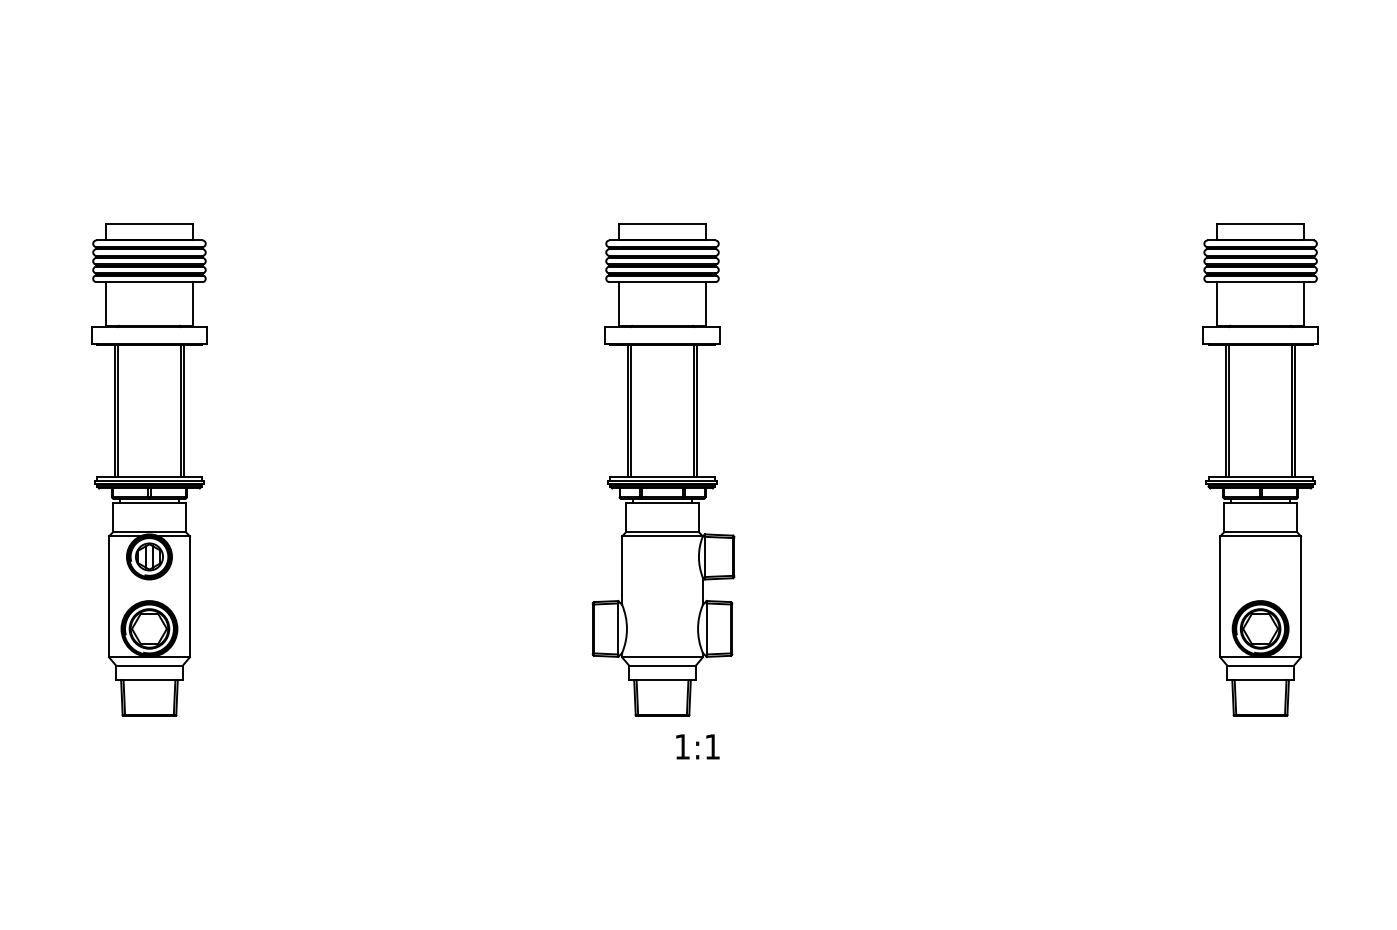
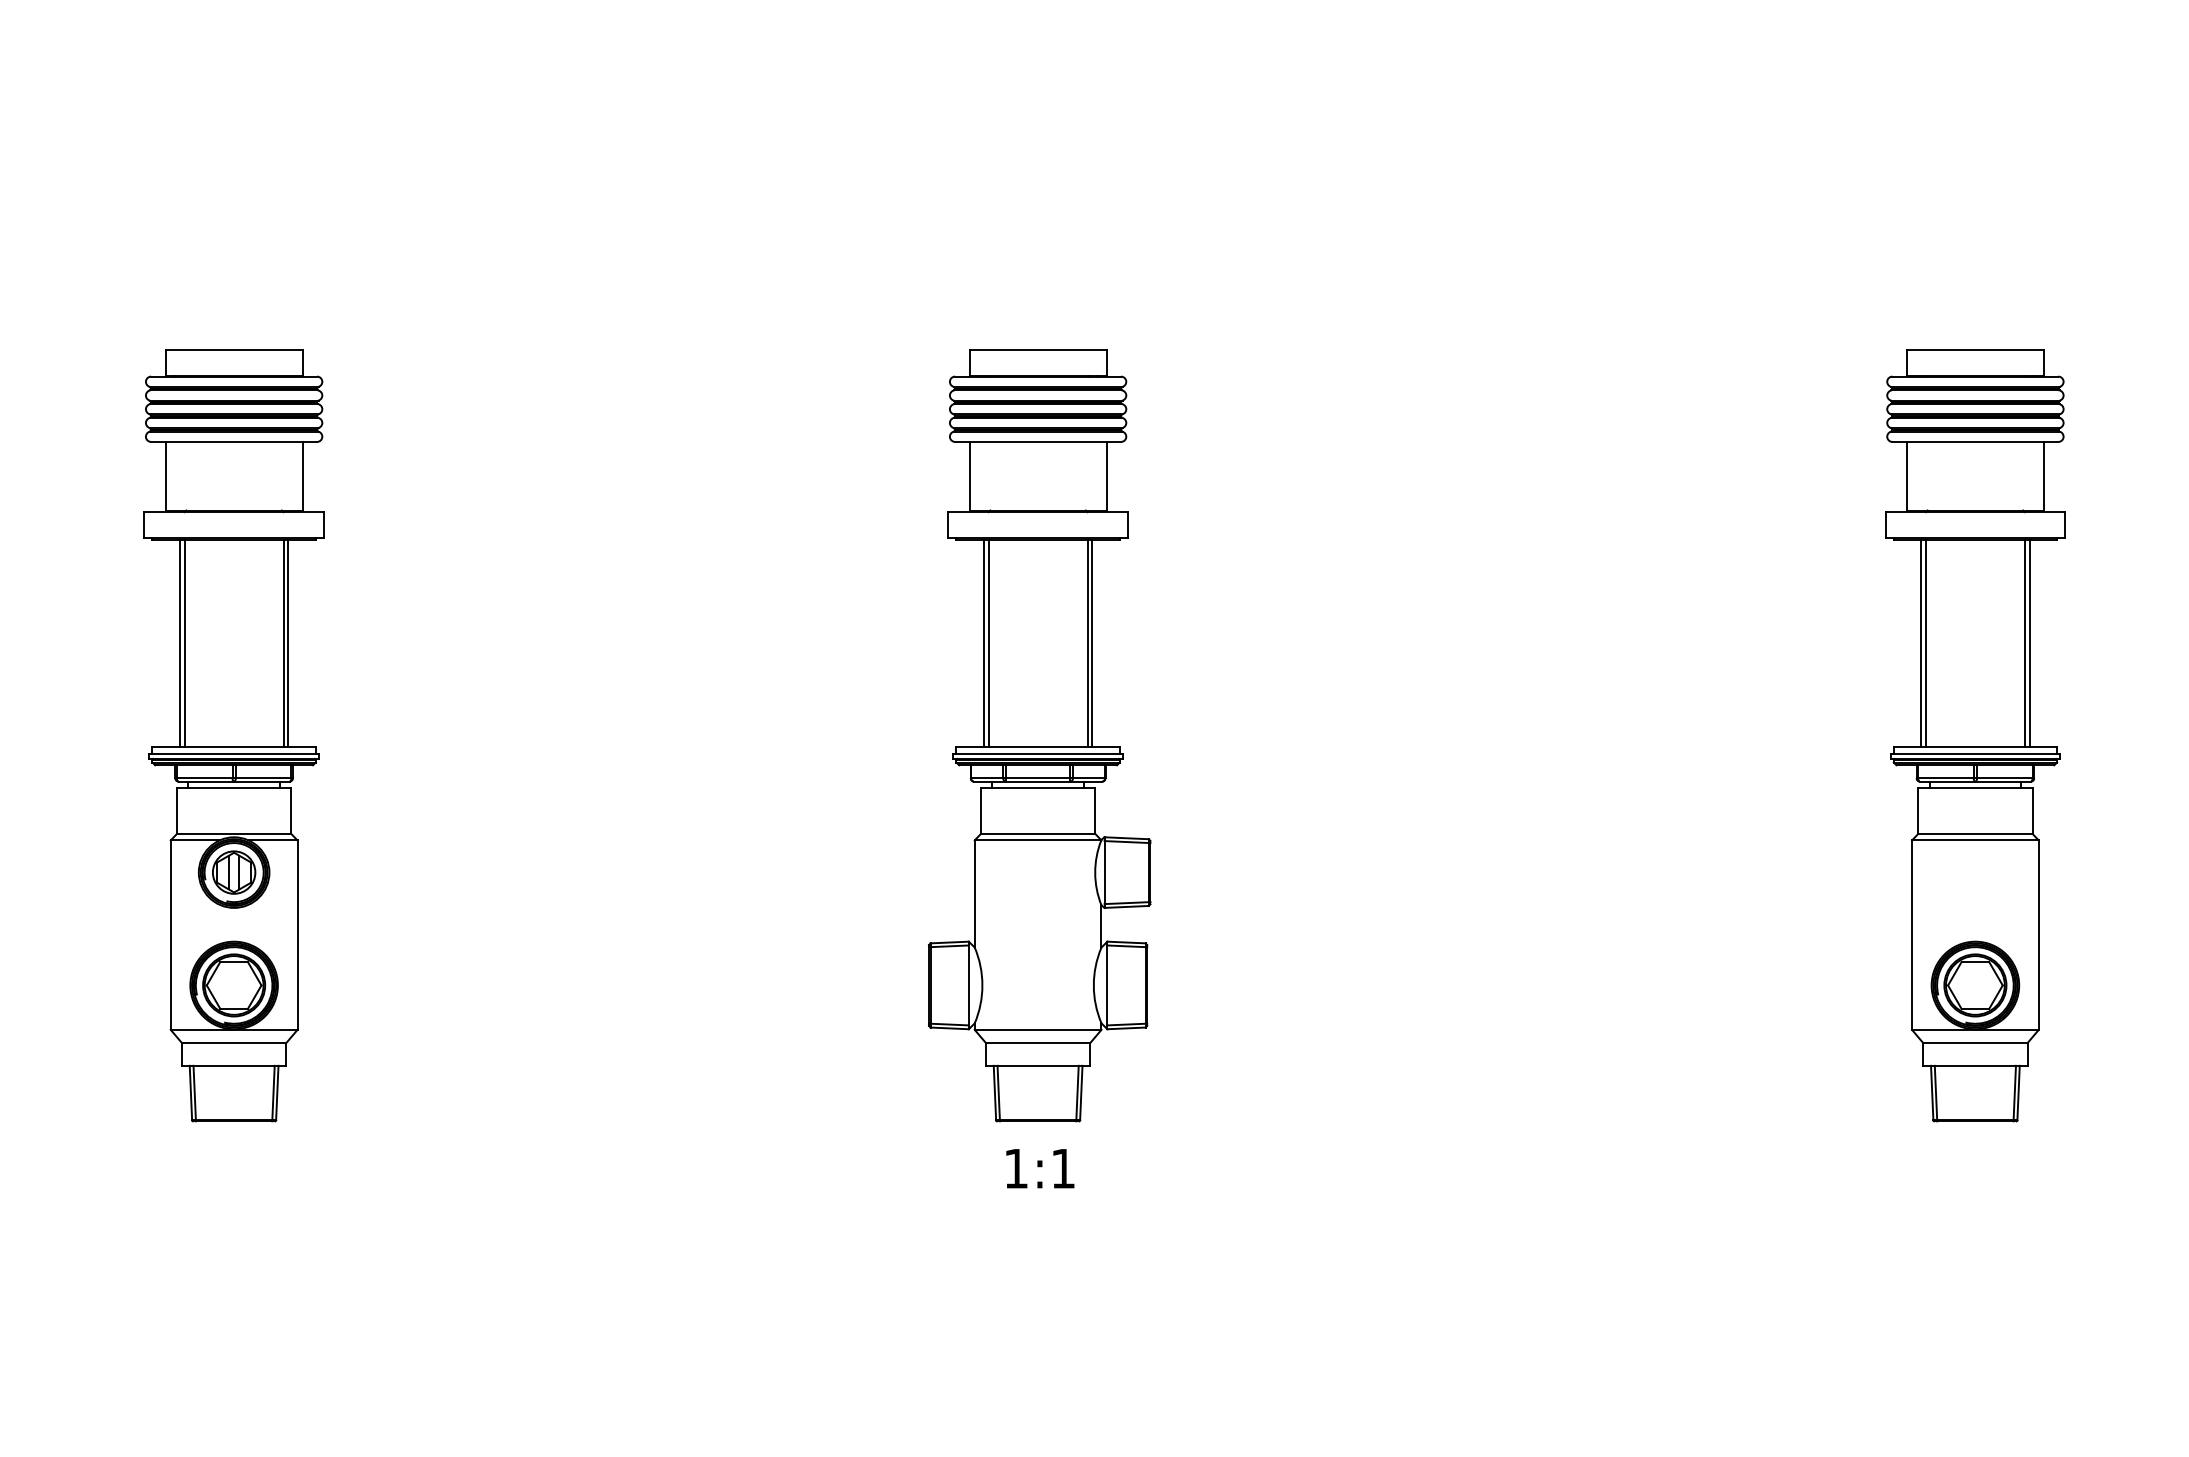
text: (697, 746) -> (1039, 1168), moved

